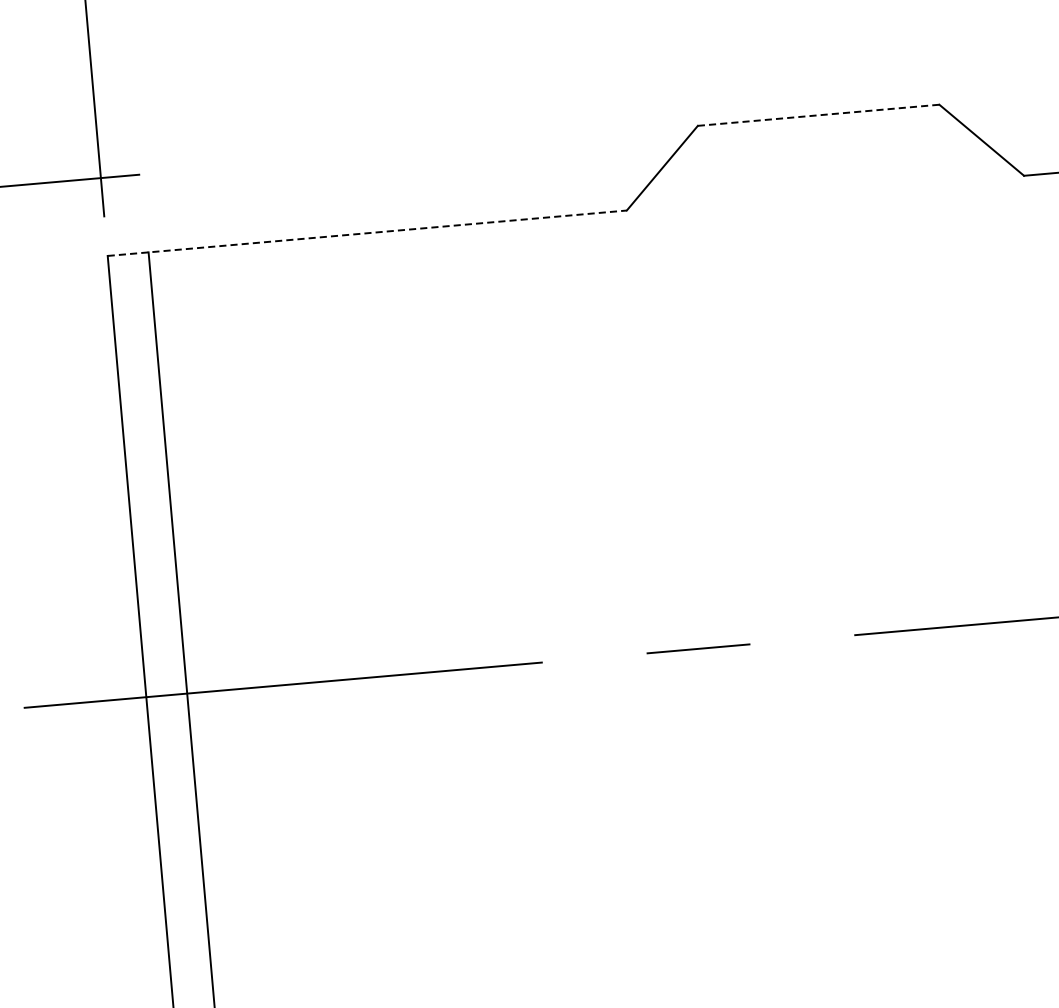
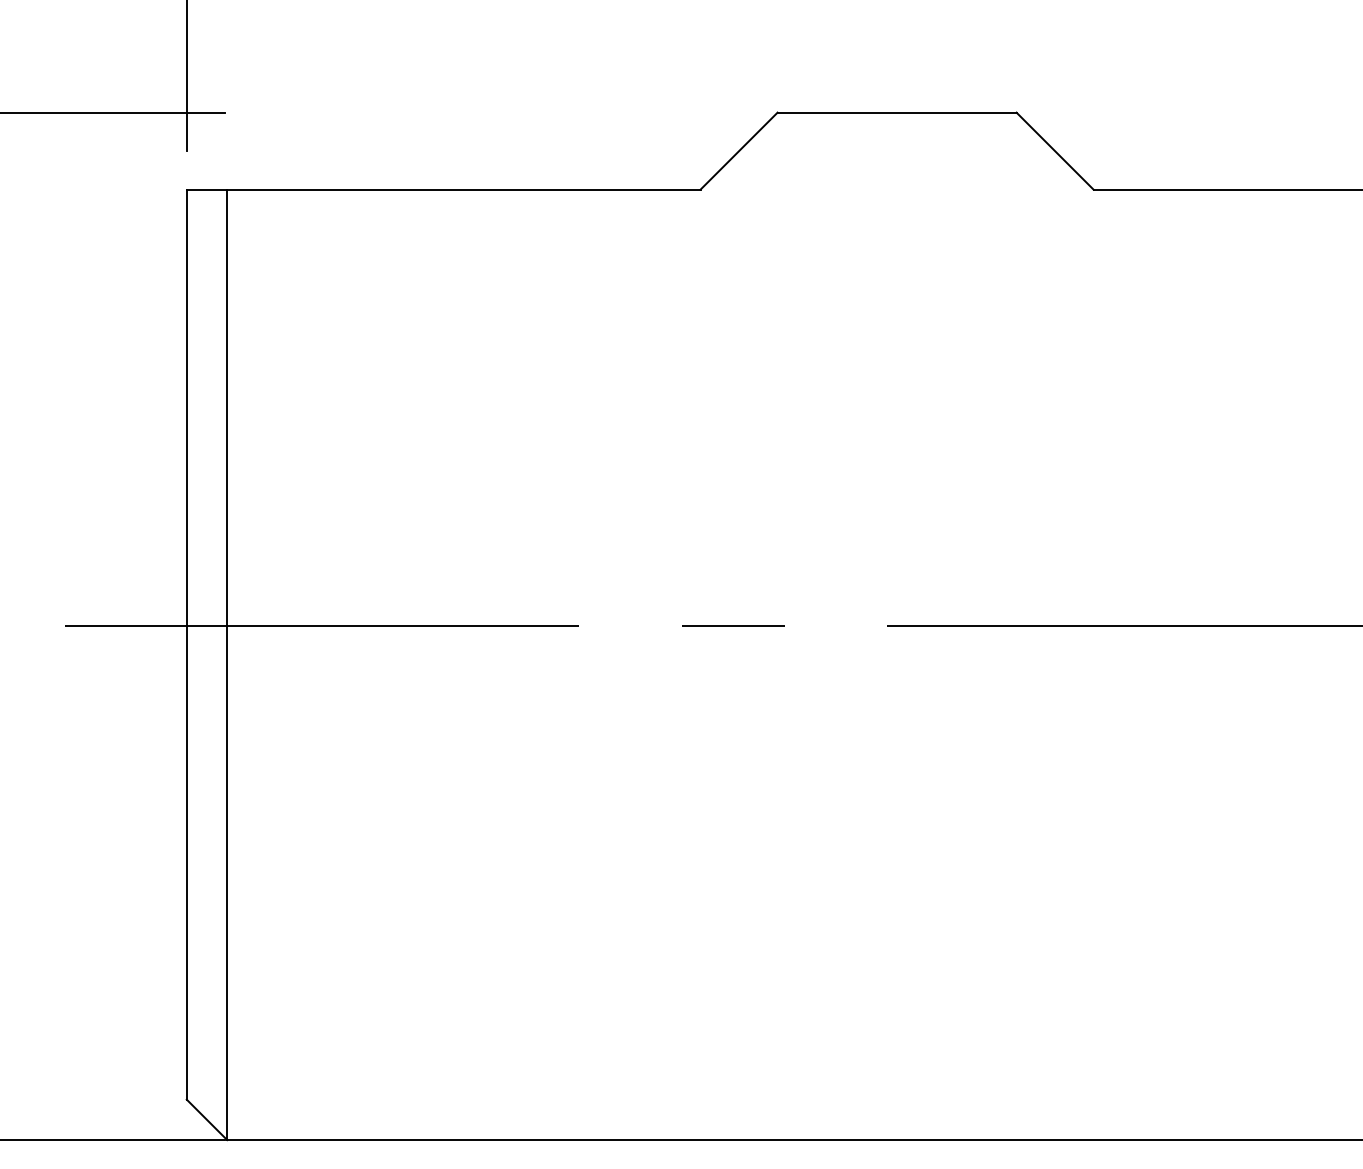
line: (819, 115) -> (897, 112), dashed -> solid
line: (367, 233) -> (443, 189), dashed -> solid

